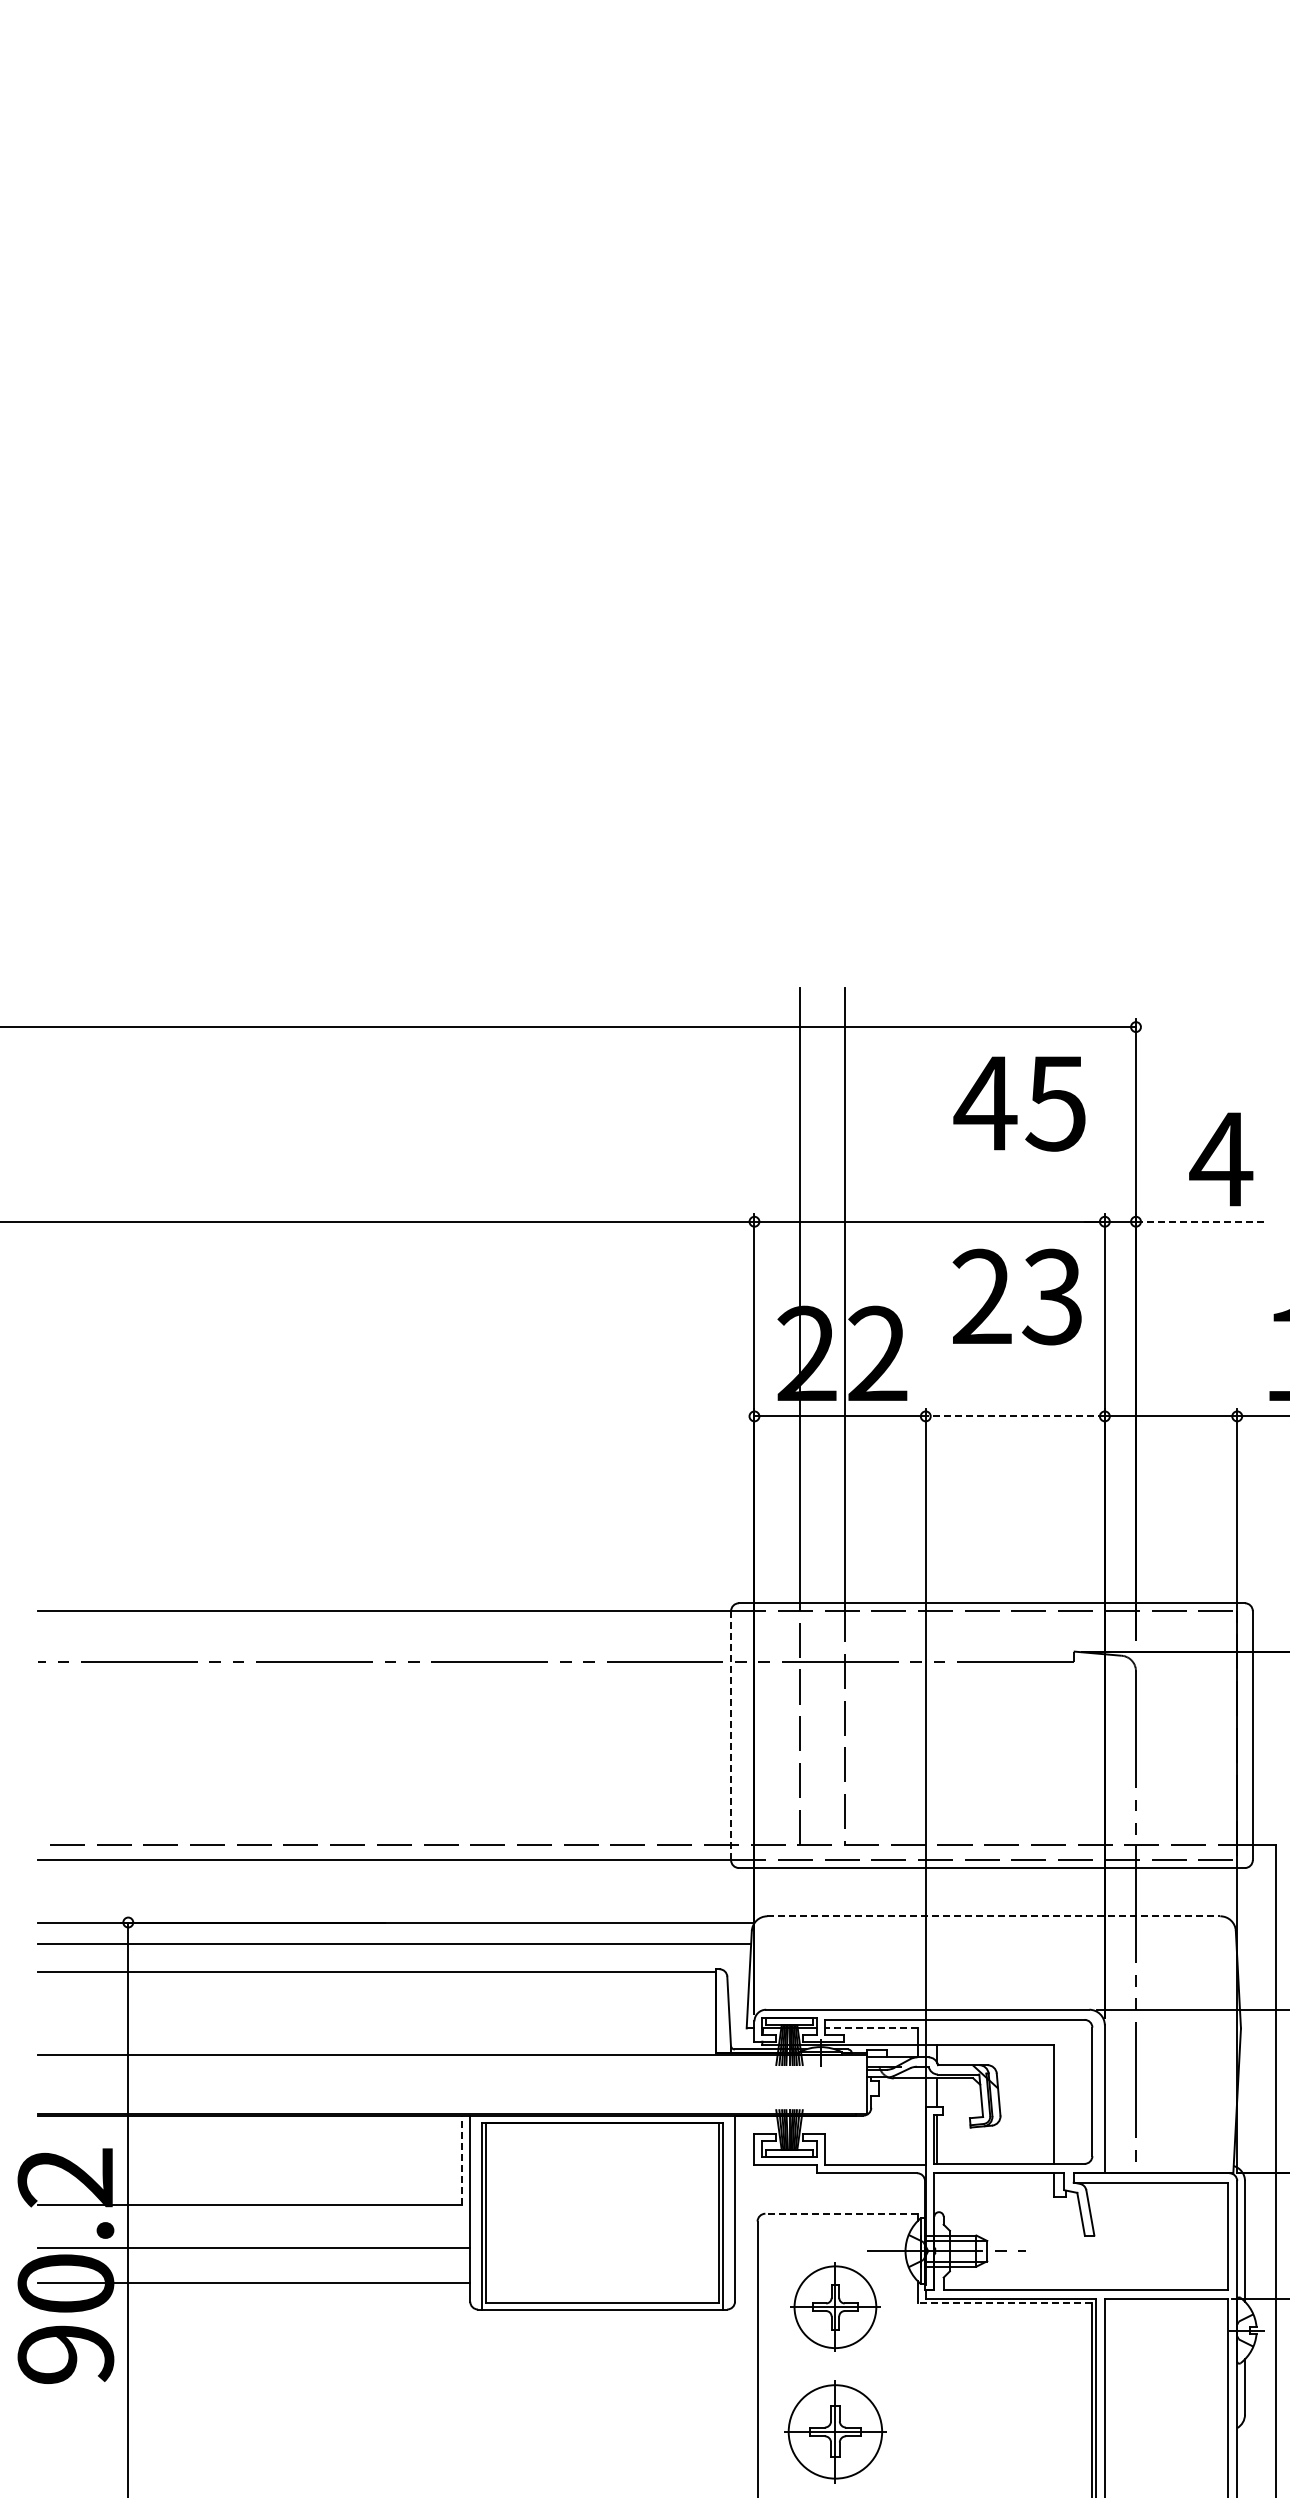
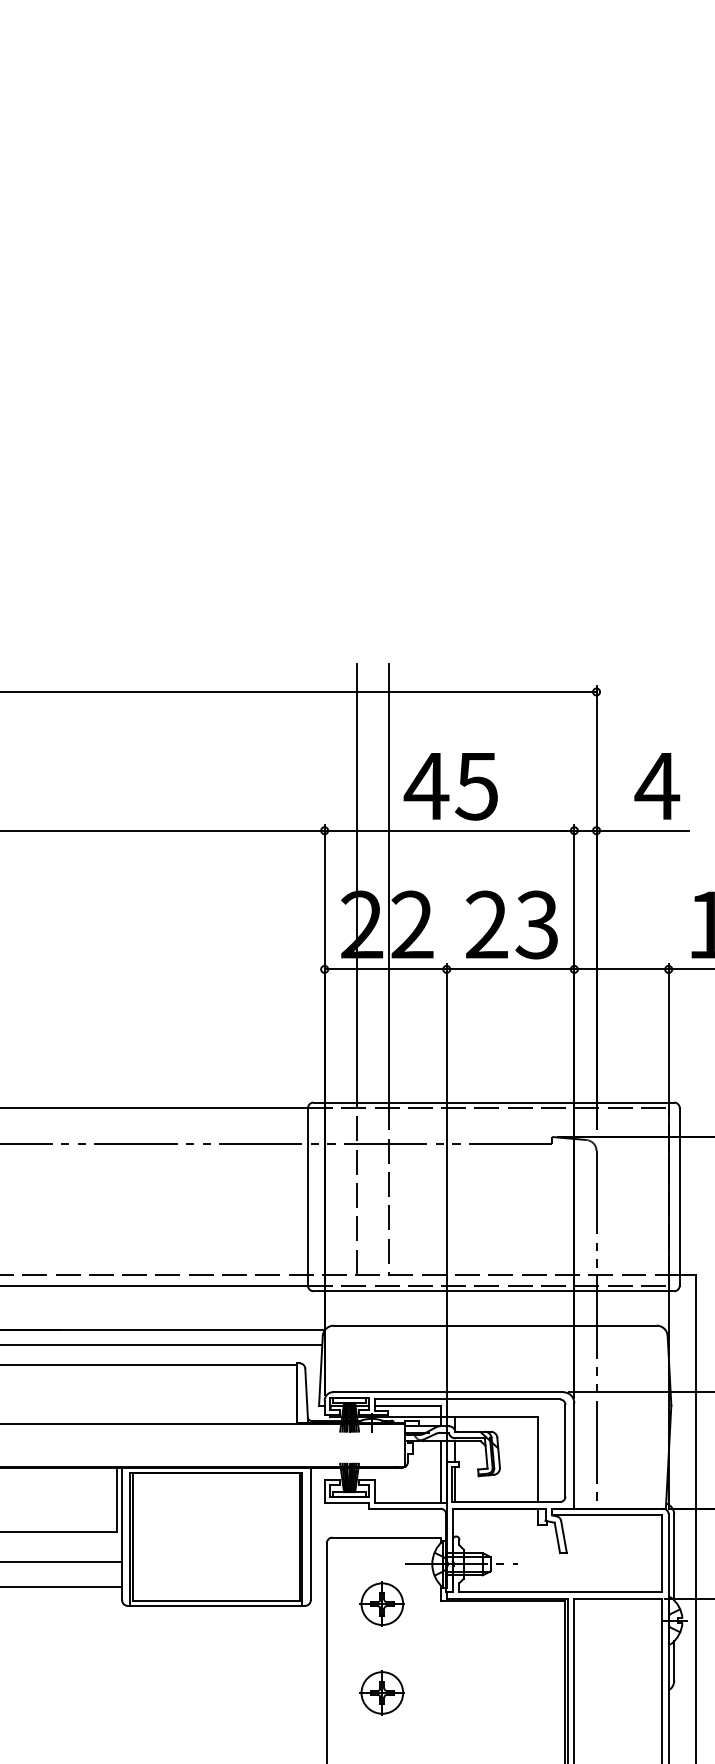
text: (1019, 1103) -> (450, 786), moved
line: (1200, 1221) -> (642, 830), dashed -> solid
text: (1016, 1296) -> (511, 924), moved
line: (1015, 1416) -> (510, 969), dashed -> solid
line: (731, 1735) -> (308, 1196), dashed -> solid
line: (994, 1916) -> (495, 1325), dashed -> solid
line: (871, 2028) -> (408, 1405), dashed -> solid
line: (917, 2121) -> (440, 1471), added
line: (462, 2160) -> (116, 1499), dashed -> solid
line: (841, 2213) -> (386, 1537), dashed -> solid
line: (1004, 2303) -> (502, 1601), dashed -> solid
part: (835, 2306) -> (382, 1603), size x0.71
part: (835, 2431) -> (382, 1692), size x0.62

